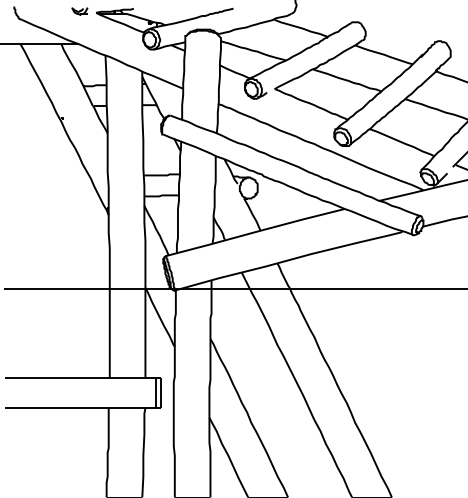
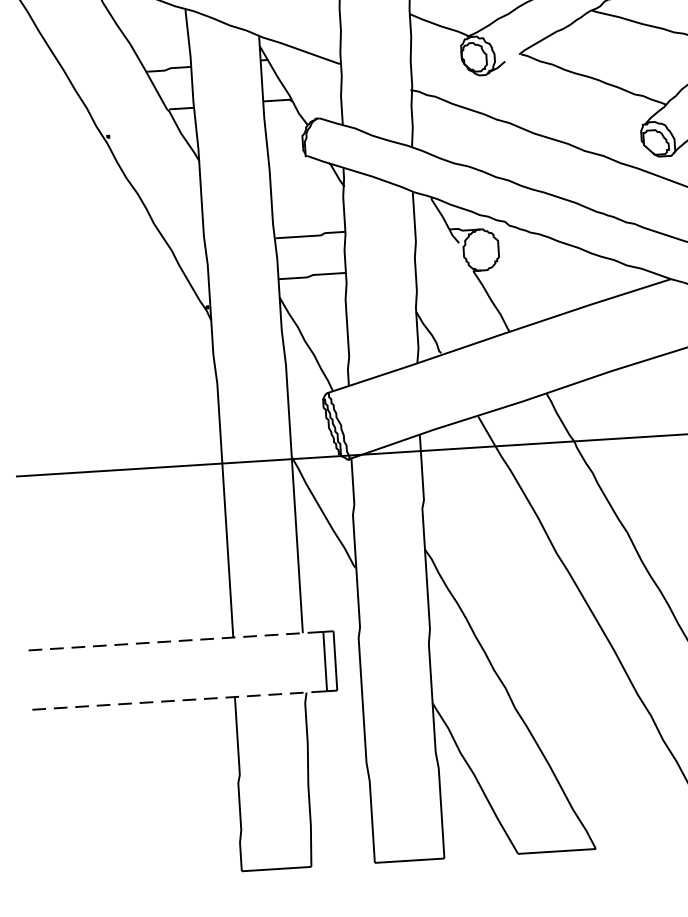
line: (77, 377) -> (170, 640), solid -> dashed
line: (77, 408) -> (174, 701), solid -> dashed

